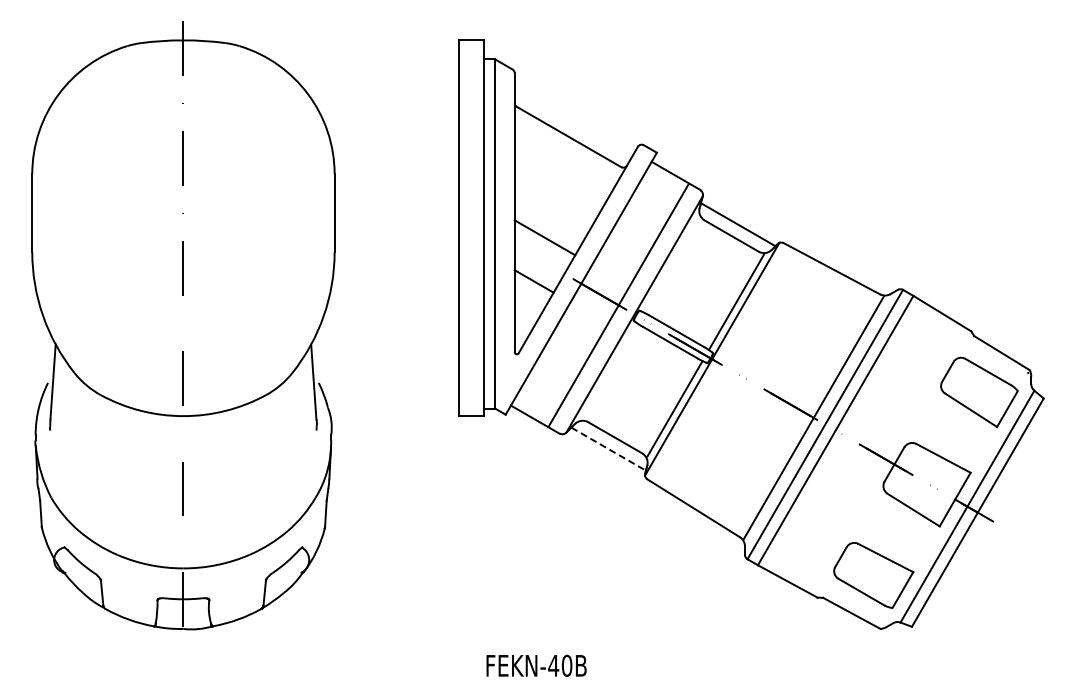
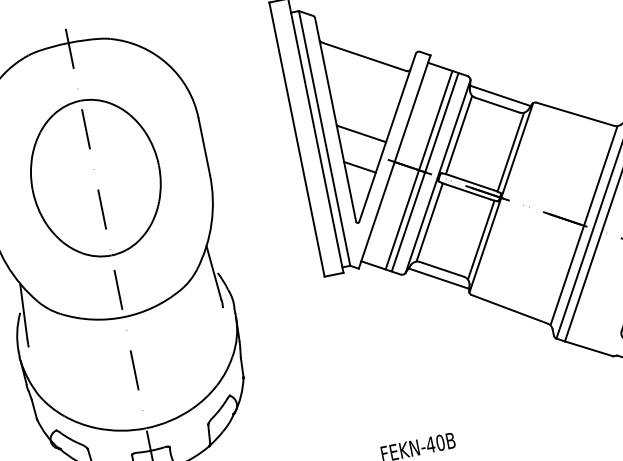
part: (183, 225) -> (95, 178), added
line: (672, 265) -> (458, 135), added
line: (611, 300) -> (419, 169), added
line: (611, 371) -> (429, 221), added
line: (609, 449) -> (439, 278), dashed -> solid

